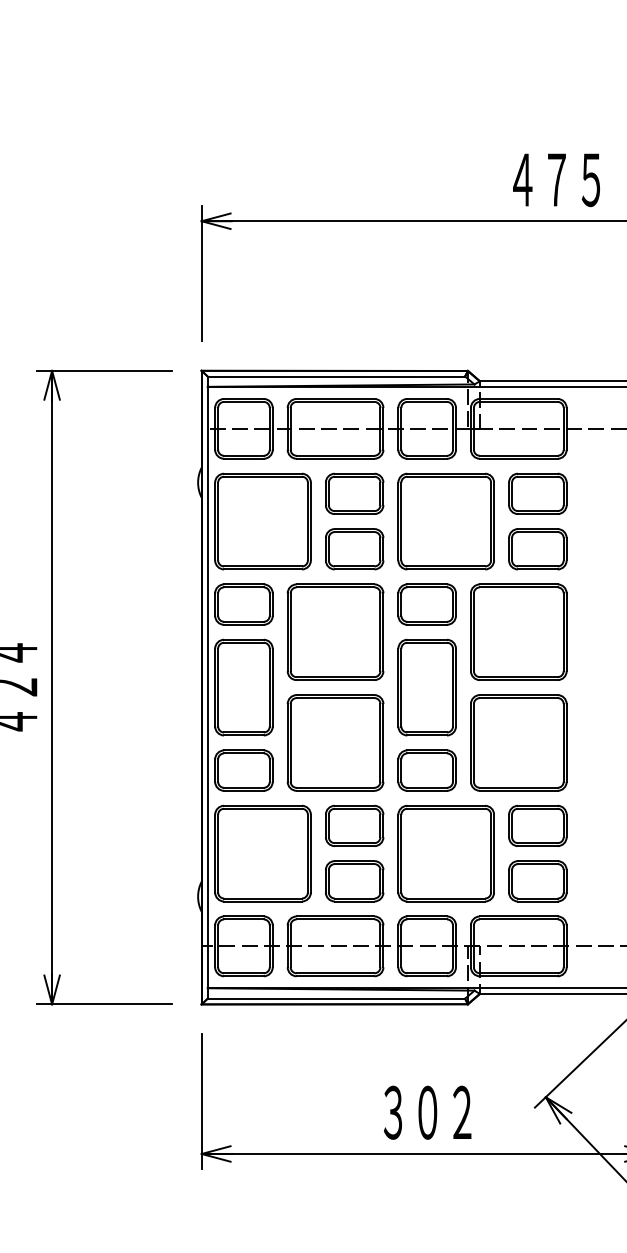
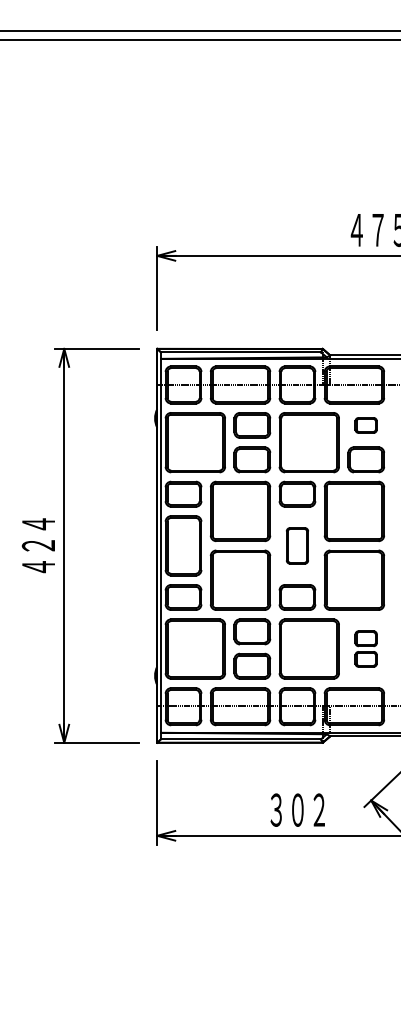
part: (536, 494) -> (365, 425), size x0.6
part: (427, 687) -> (297, 545), size x0.6
part: (536, 852) -> (365, 648), size x0.6

